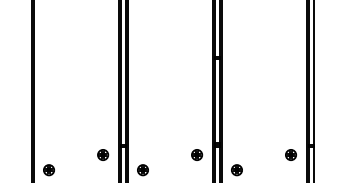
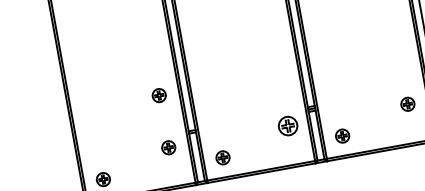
part: (103, 113) -> (159, 94), added
part: (197, 154) -> (288, 125), size x1.4

